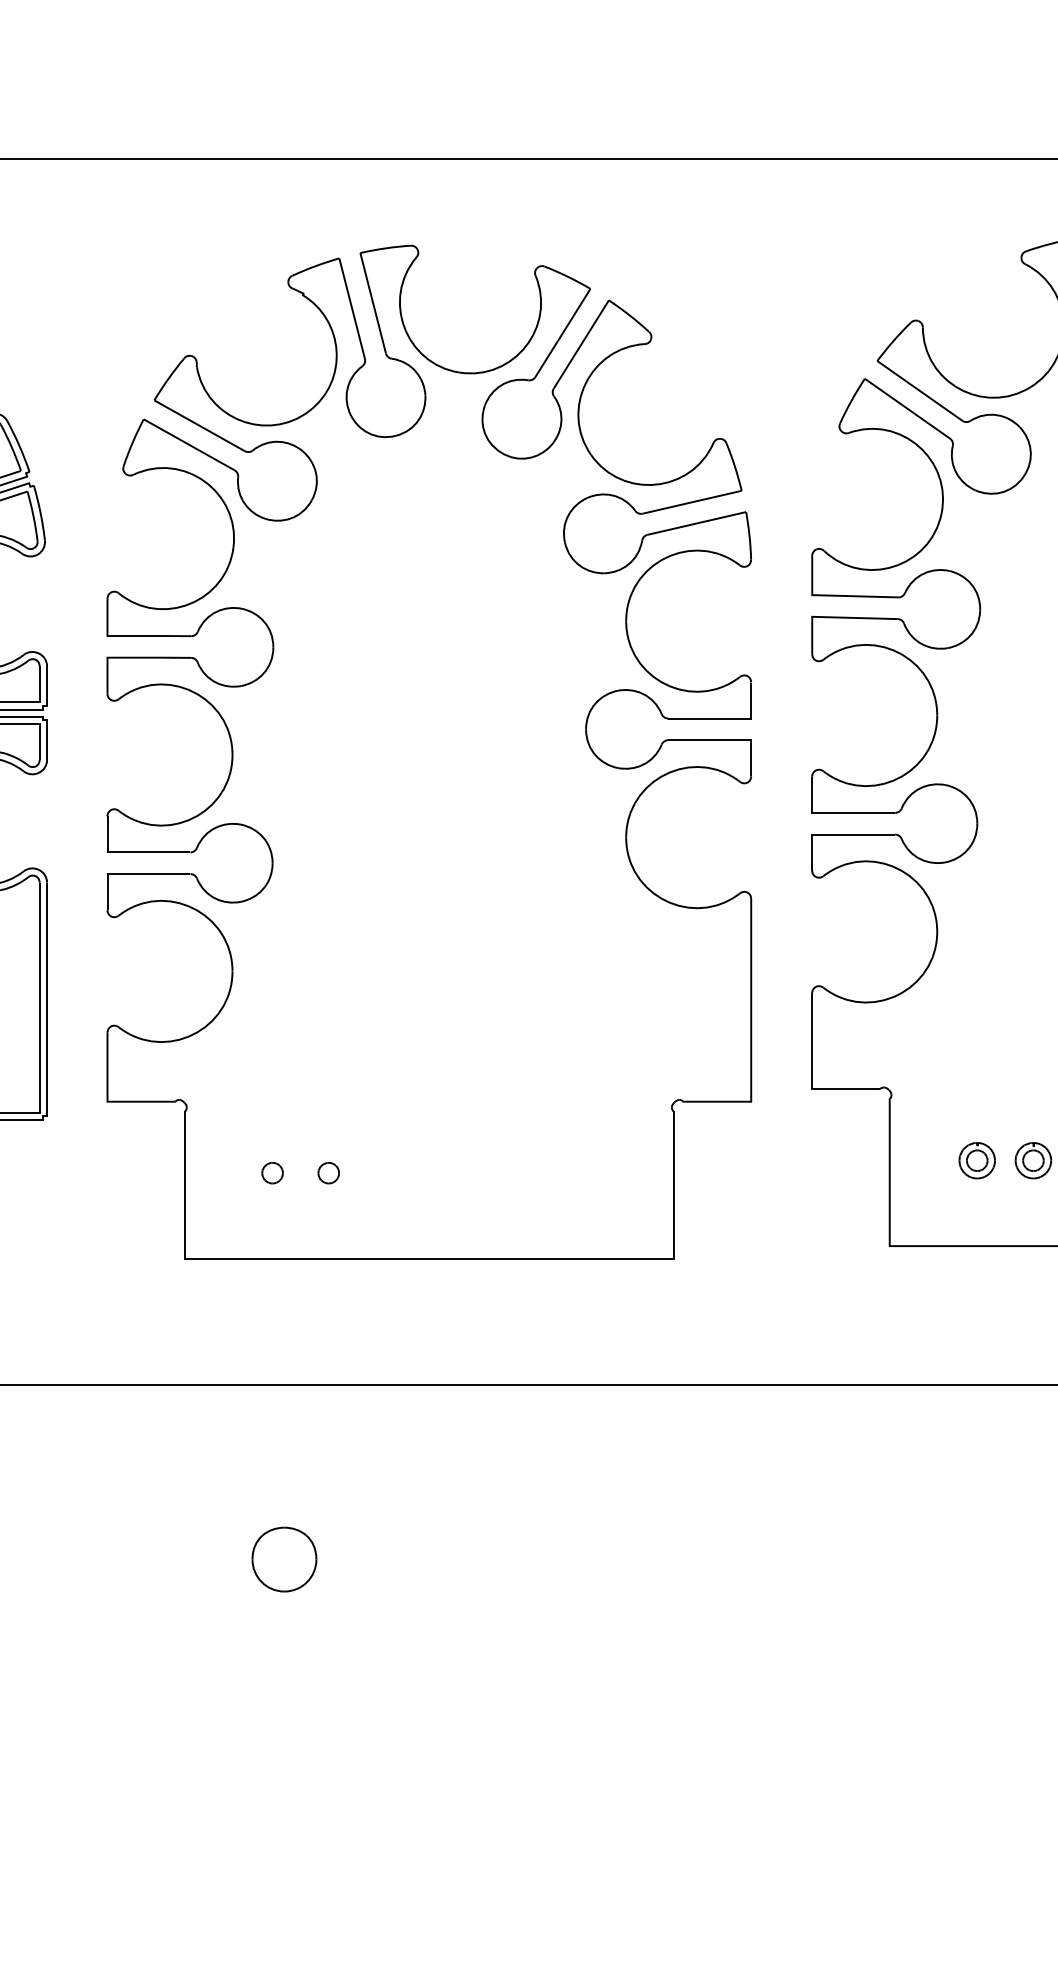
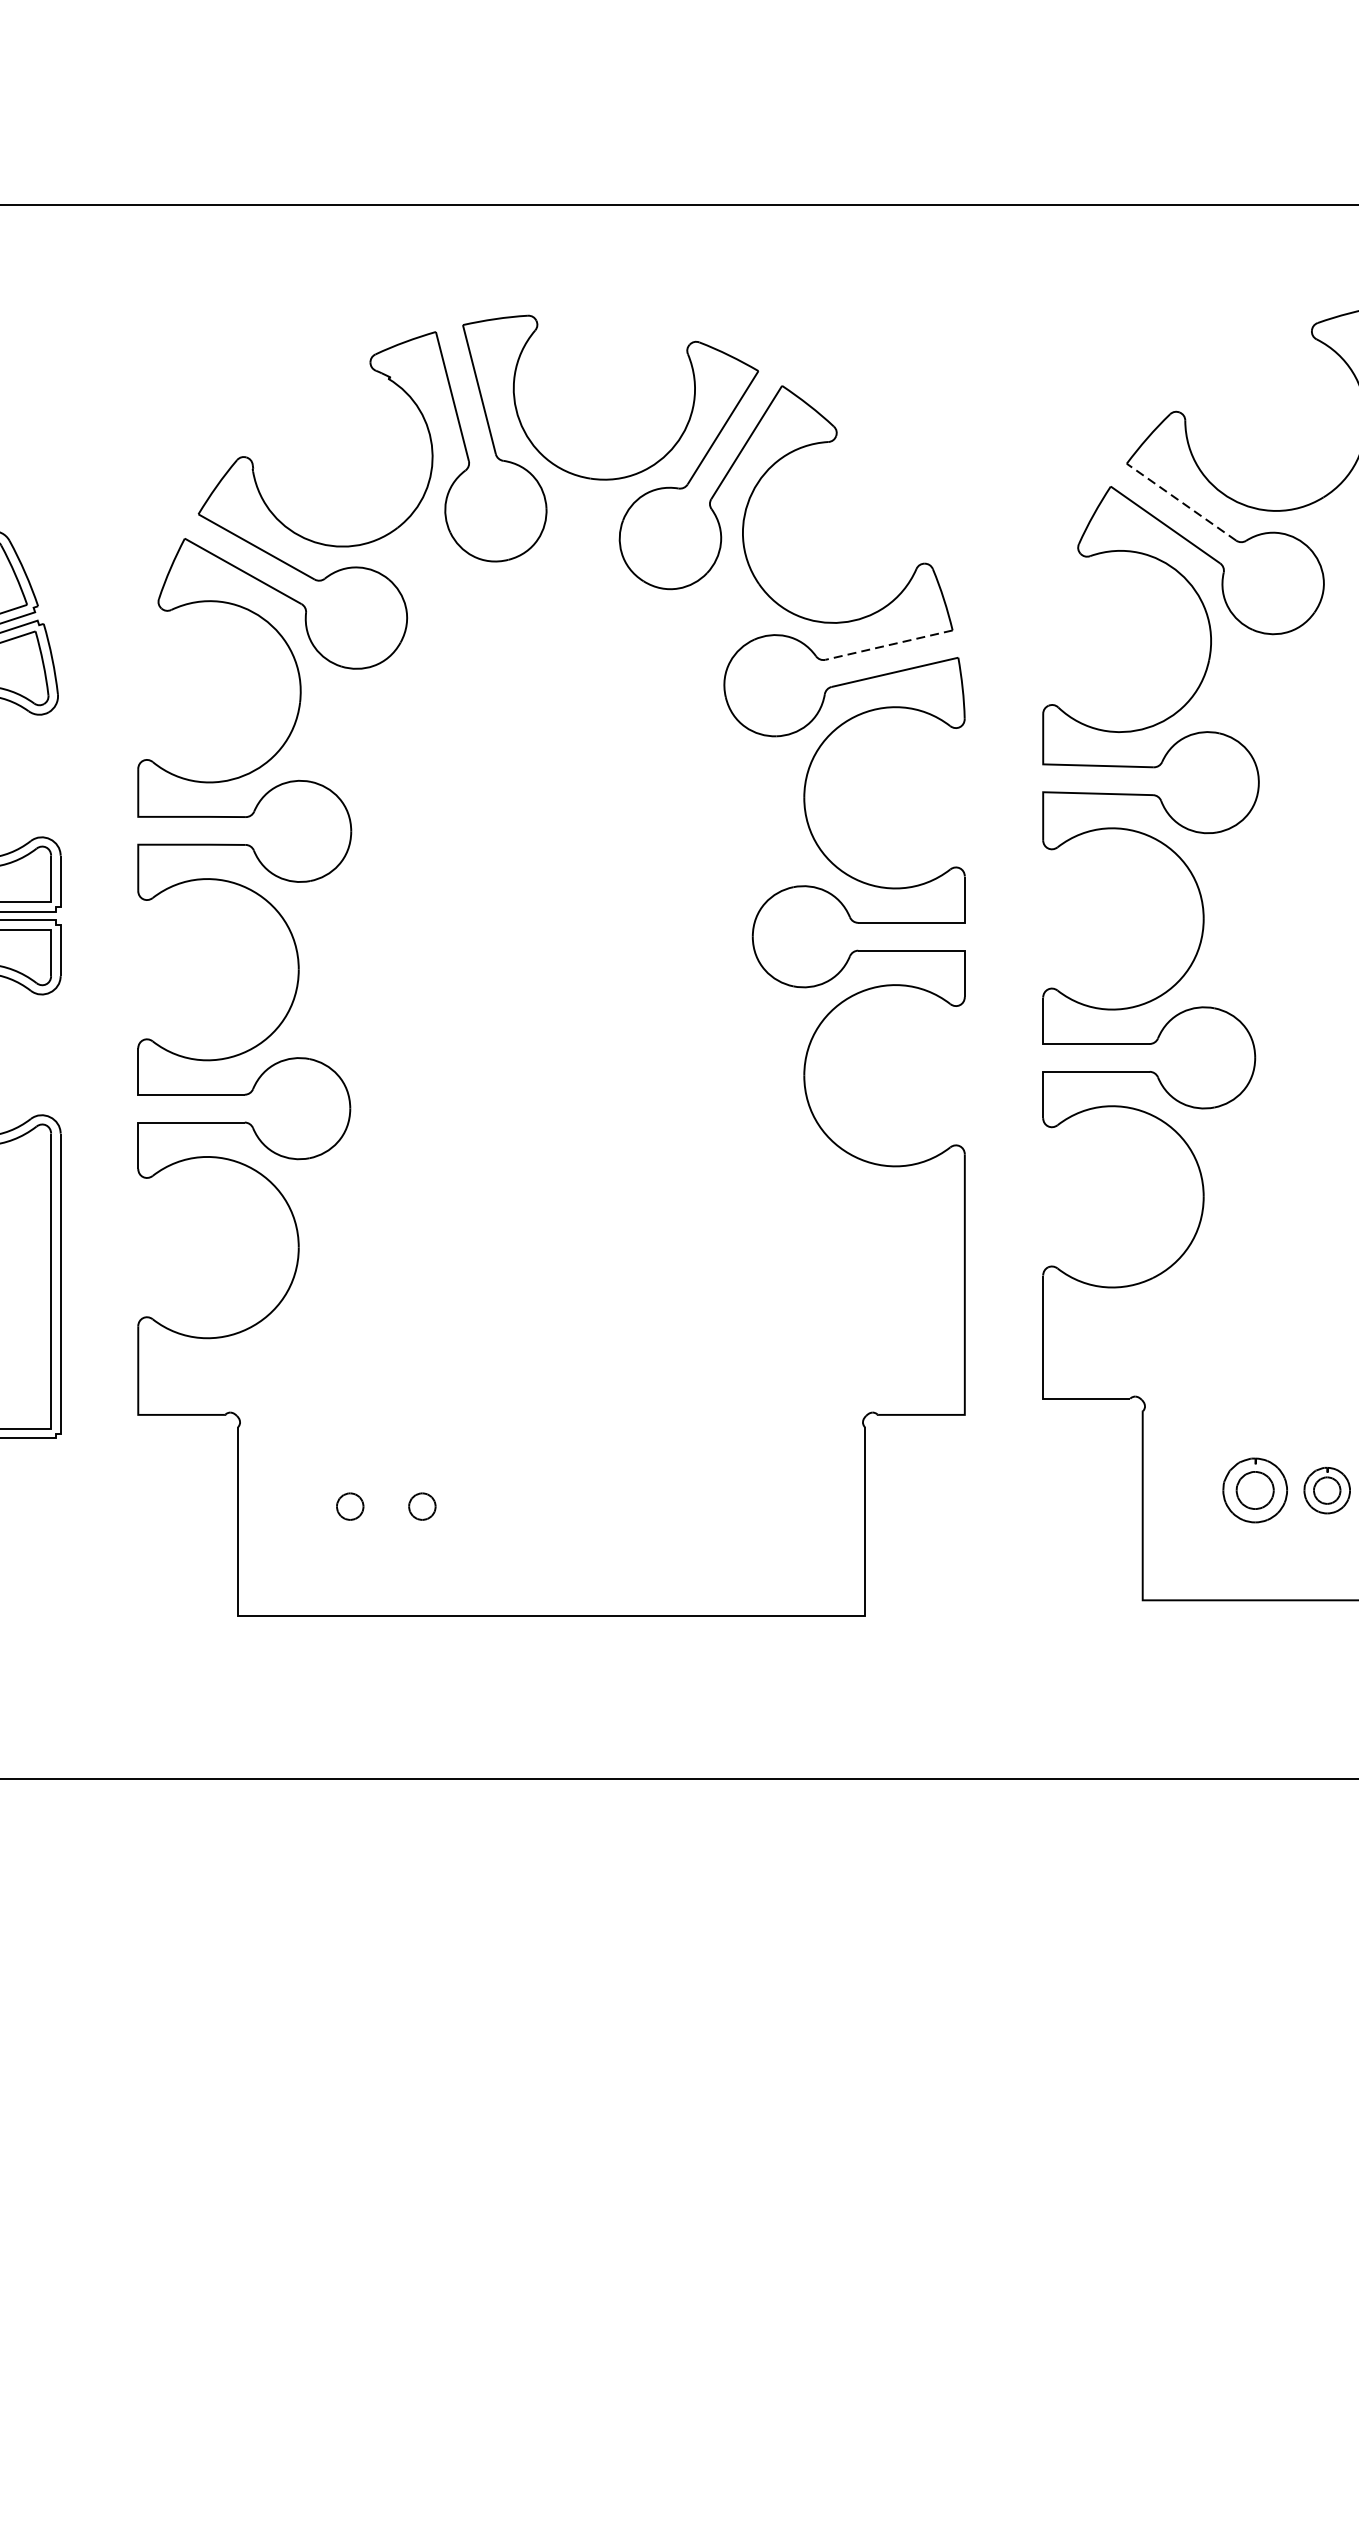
line: (919, 390) -> (1180, 501), solid -> dashed
line: (691, 502) -> (888, 645), solid -> dashed
part: (976, 1160) -> (1254, 1490), size x1.4
part: (284, 1559) -> (365, 2002), removed

